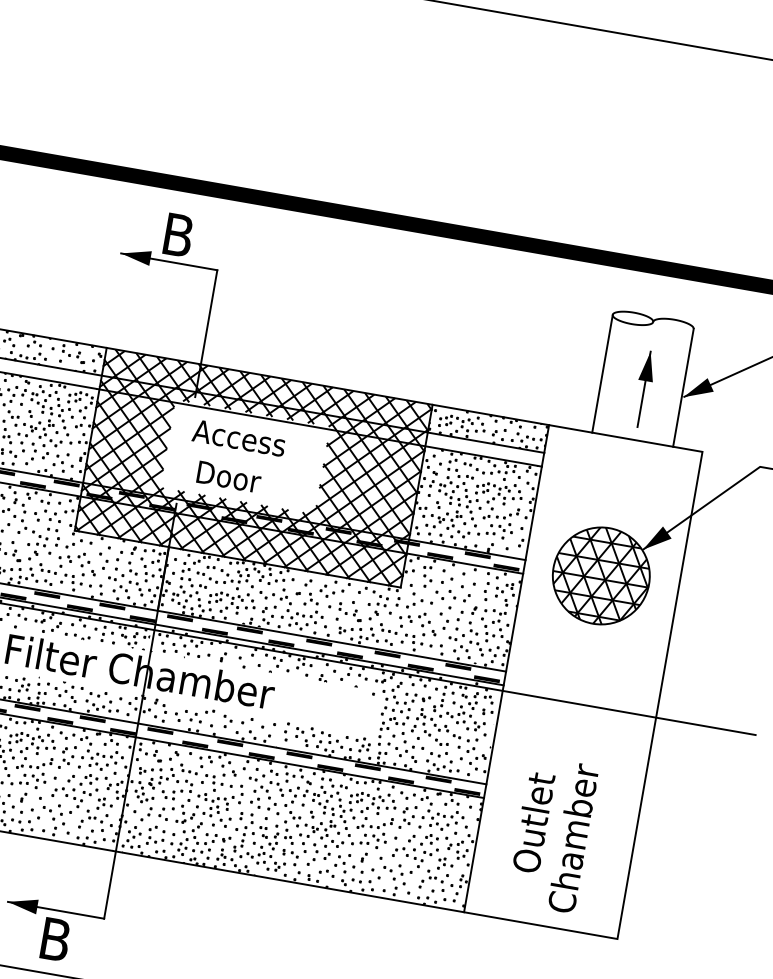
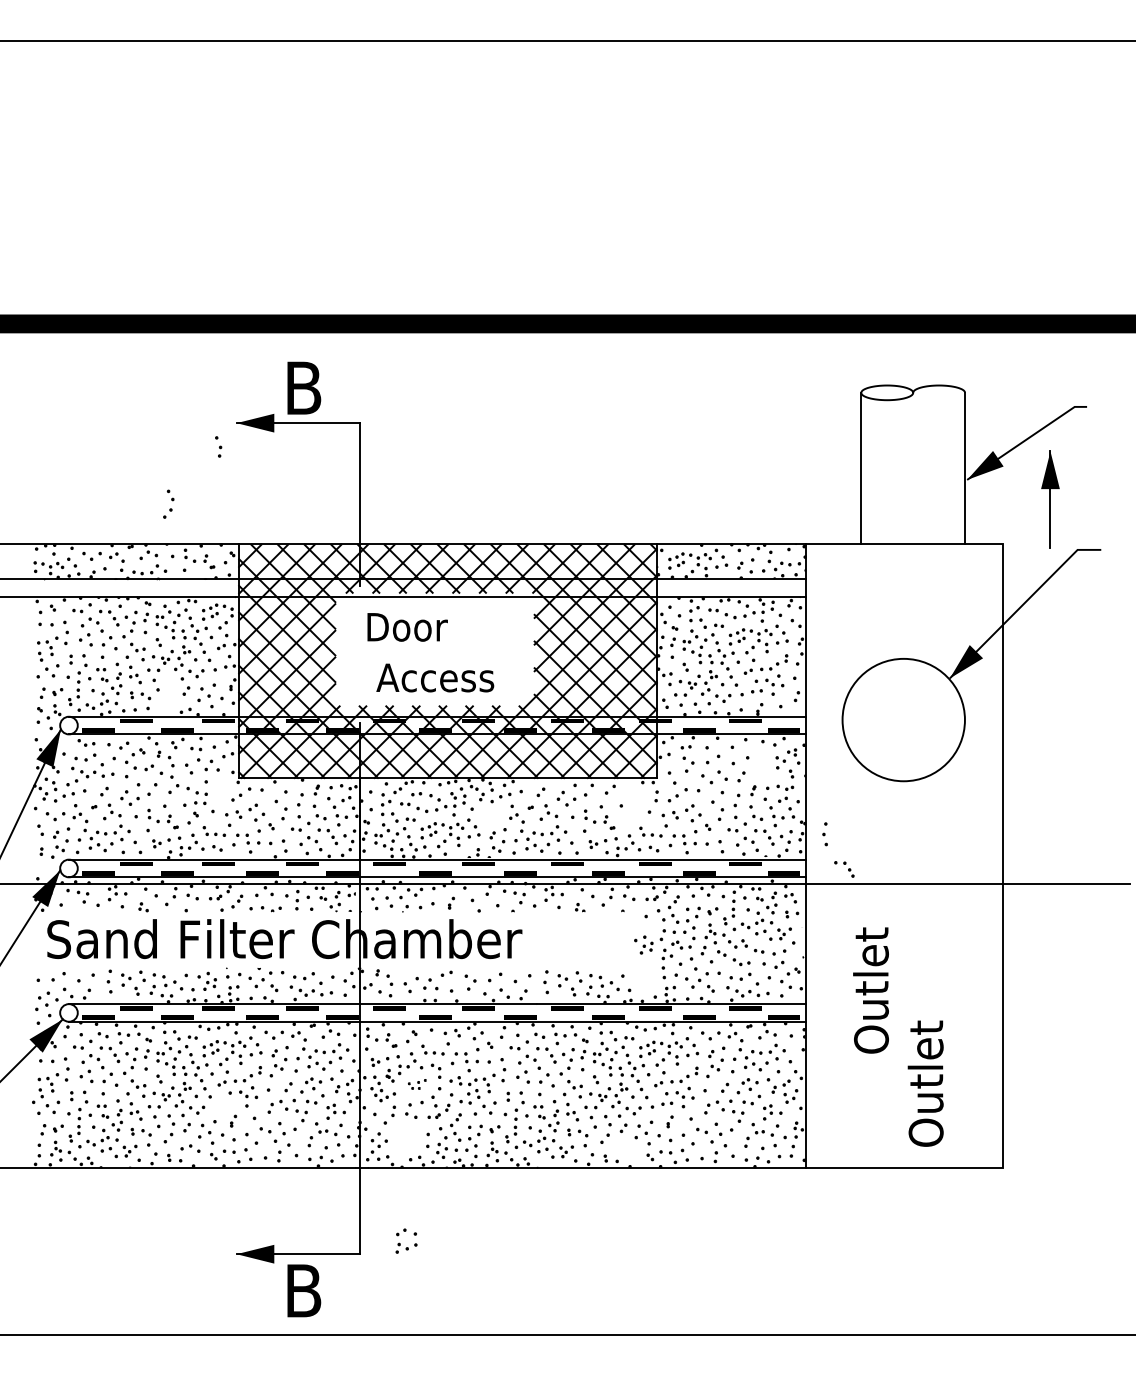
part: (644, 389) -> (1050, 499), moved
text: (239, 438) -> (423, 627), Access -> Door
part: (31, 453) -> (168, 503), moved
text: (241, 478) -> (435, 677), Door -> Access
part: (57, 537) -> (218, 446), moved
hatch: (601, 576) -> (903, 720), removed
part: (485, 591) -> (824, 834), moved
part: (266, 595) -> (491, 816), removed
part: (378, 606) -> (633, 806), removed
part: (534, 684) -> (844, 869), added
part: (362, 744) -> (643, 944), moved
part: (19, 783) -> (225, 1104), removed
part: (172, 794) -> (417, 1084), size x0.7
text: (533, 822) -> (870, 990), moved
text: (573, 835) -> (925, 1049), Chamber -> Outlet
part: (151, 837) -> (400, 1243), moved
part: (326, 873) -> (626, 1149), removed

